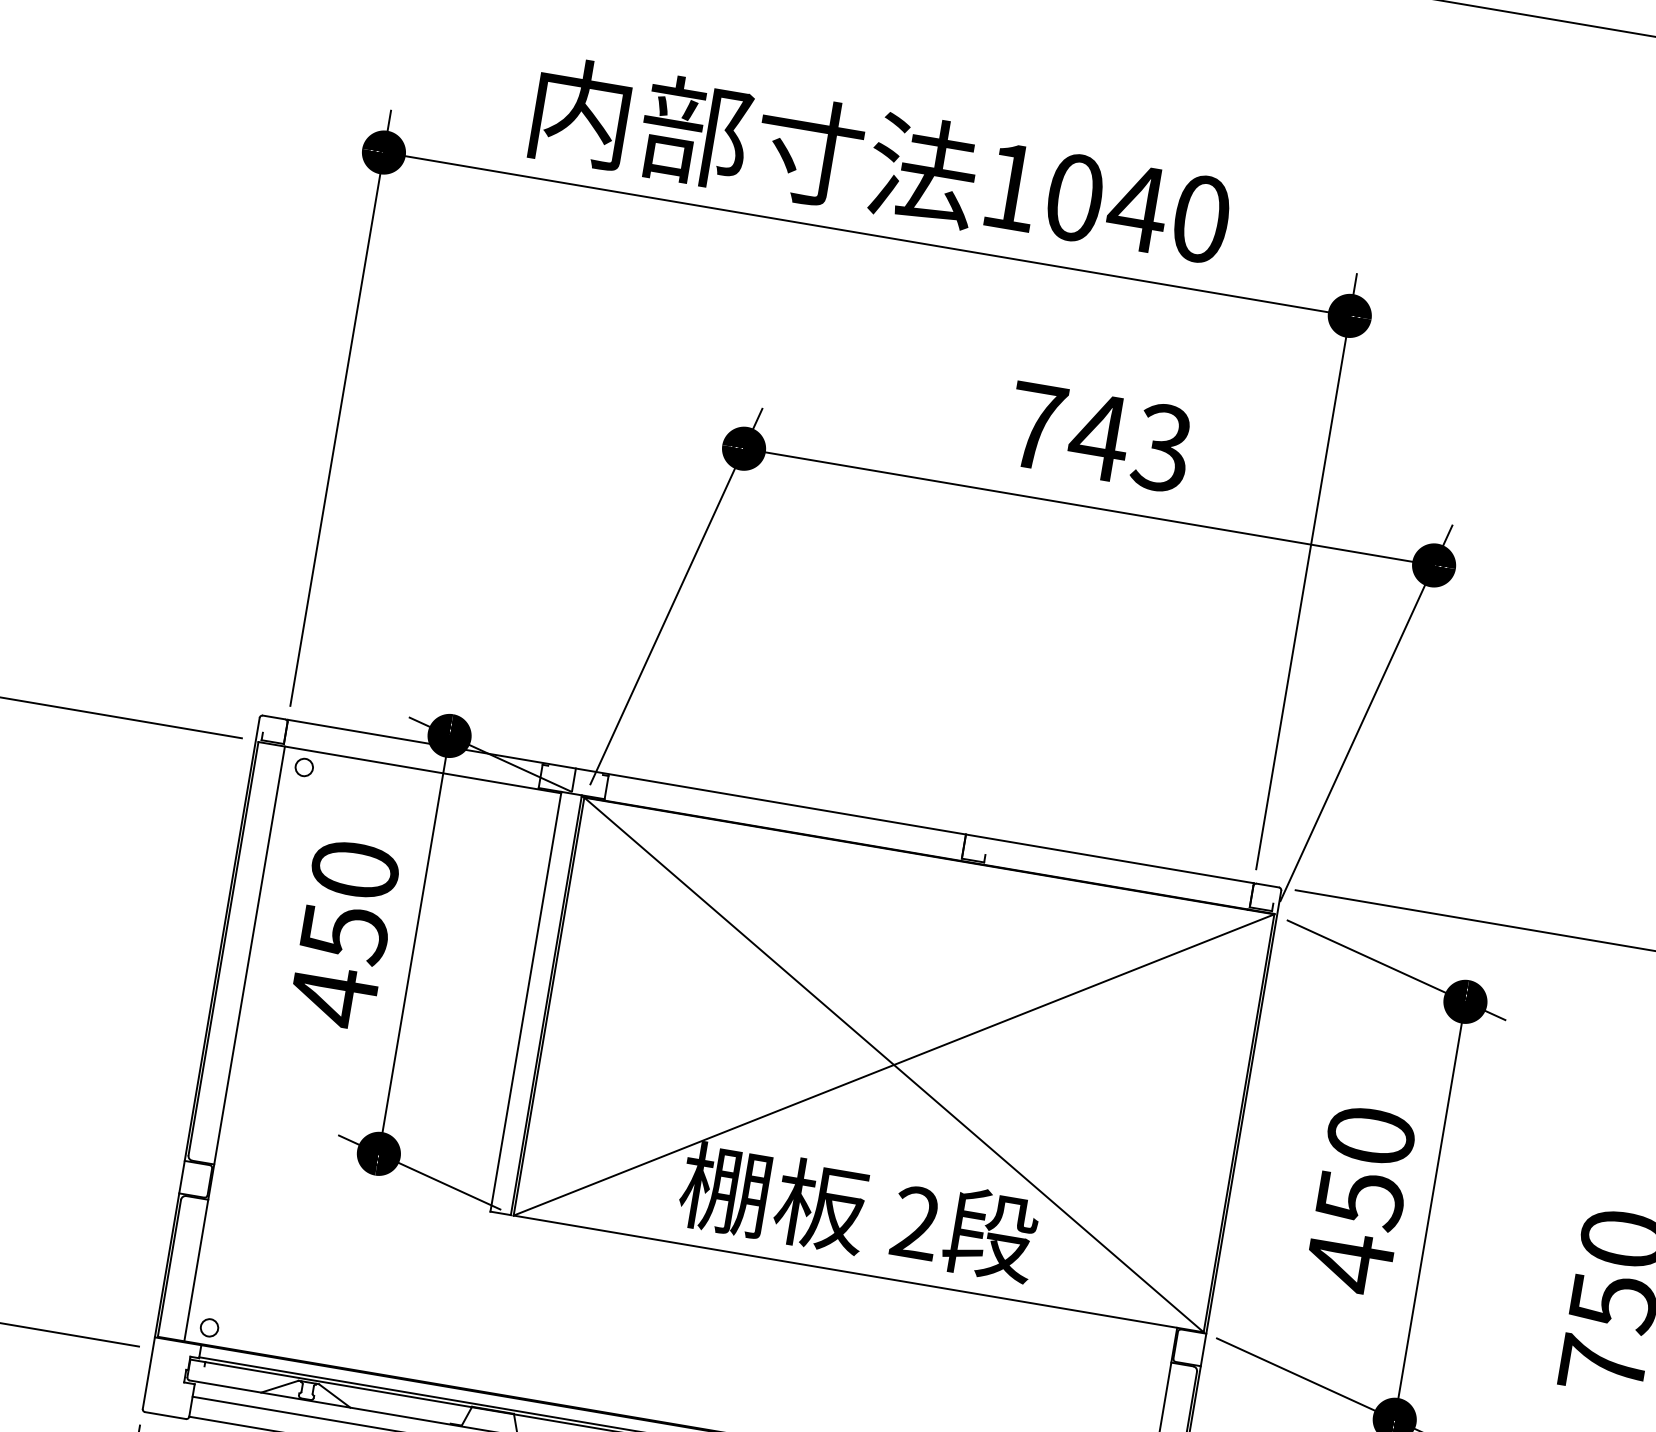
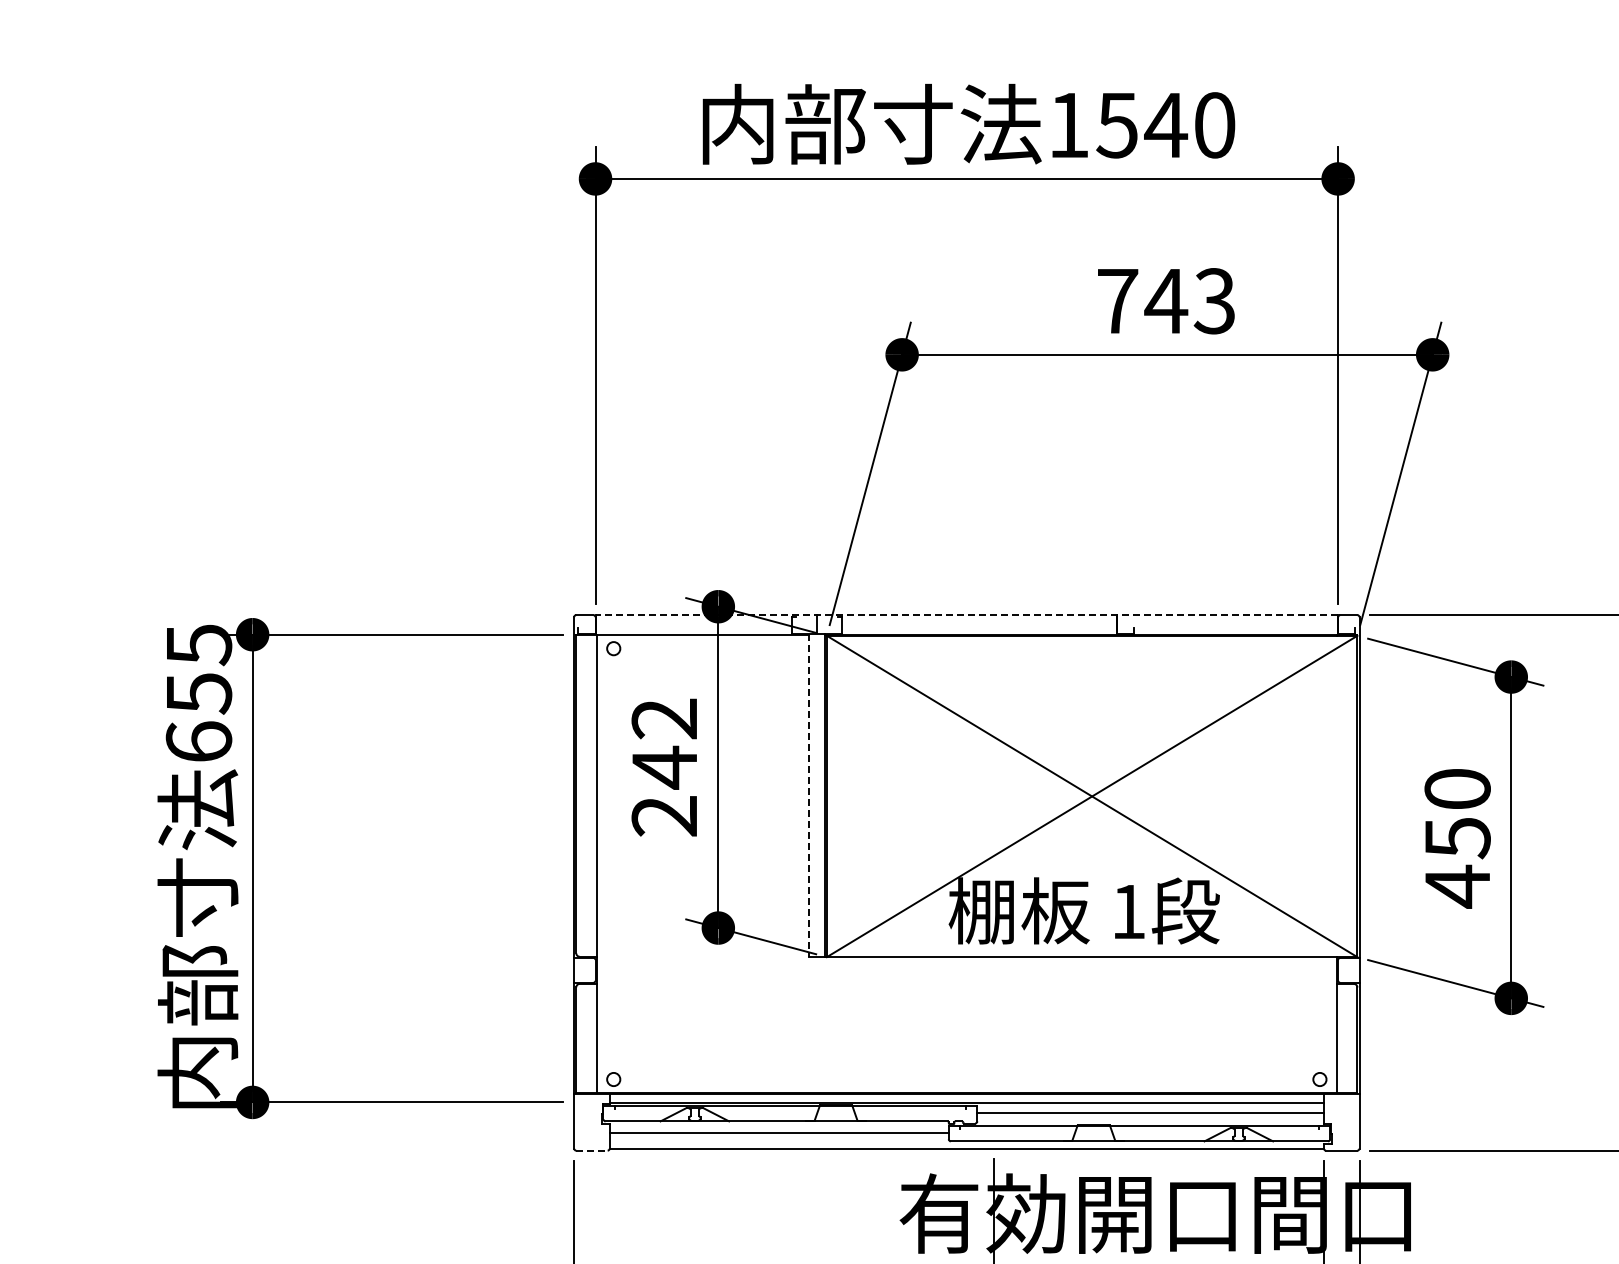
text: (1073, 197) -> (1116, 125), 1040 -> 1540
line: (770, 801) -> (966, 615), solid -> dashed
text: (343, 934) -> (664, 768), 450 -> 242
line: (526, 1002) -> (809, 796), solid -> dashed
text: (916, 1222) -> (1128, 911), 2 -> 1
line: (164, 1415) -> (591, 1150), solid -> dashed

